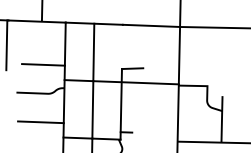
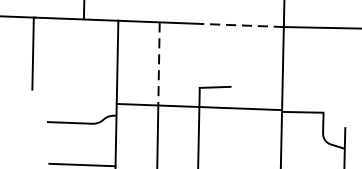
line: (151, 25) -> (242, 24), solid -> dashed
line: (93, 52) -> (158, 64), solid -> dashed
line: (43, 64) -> (86, 81), removed

